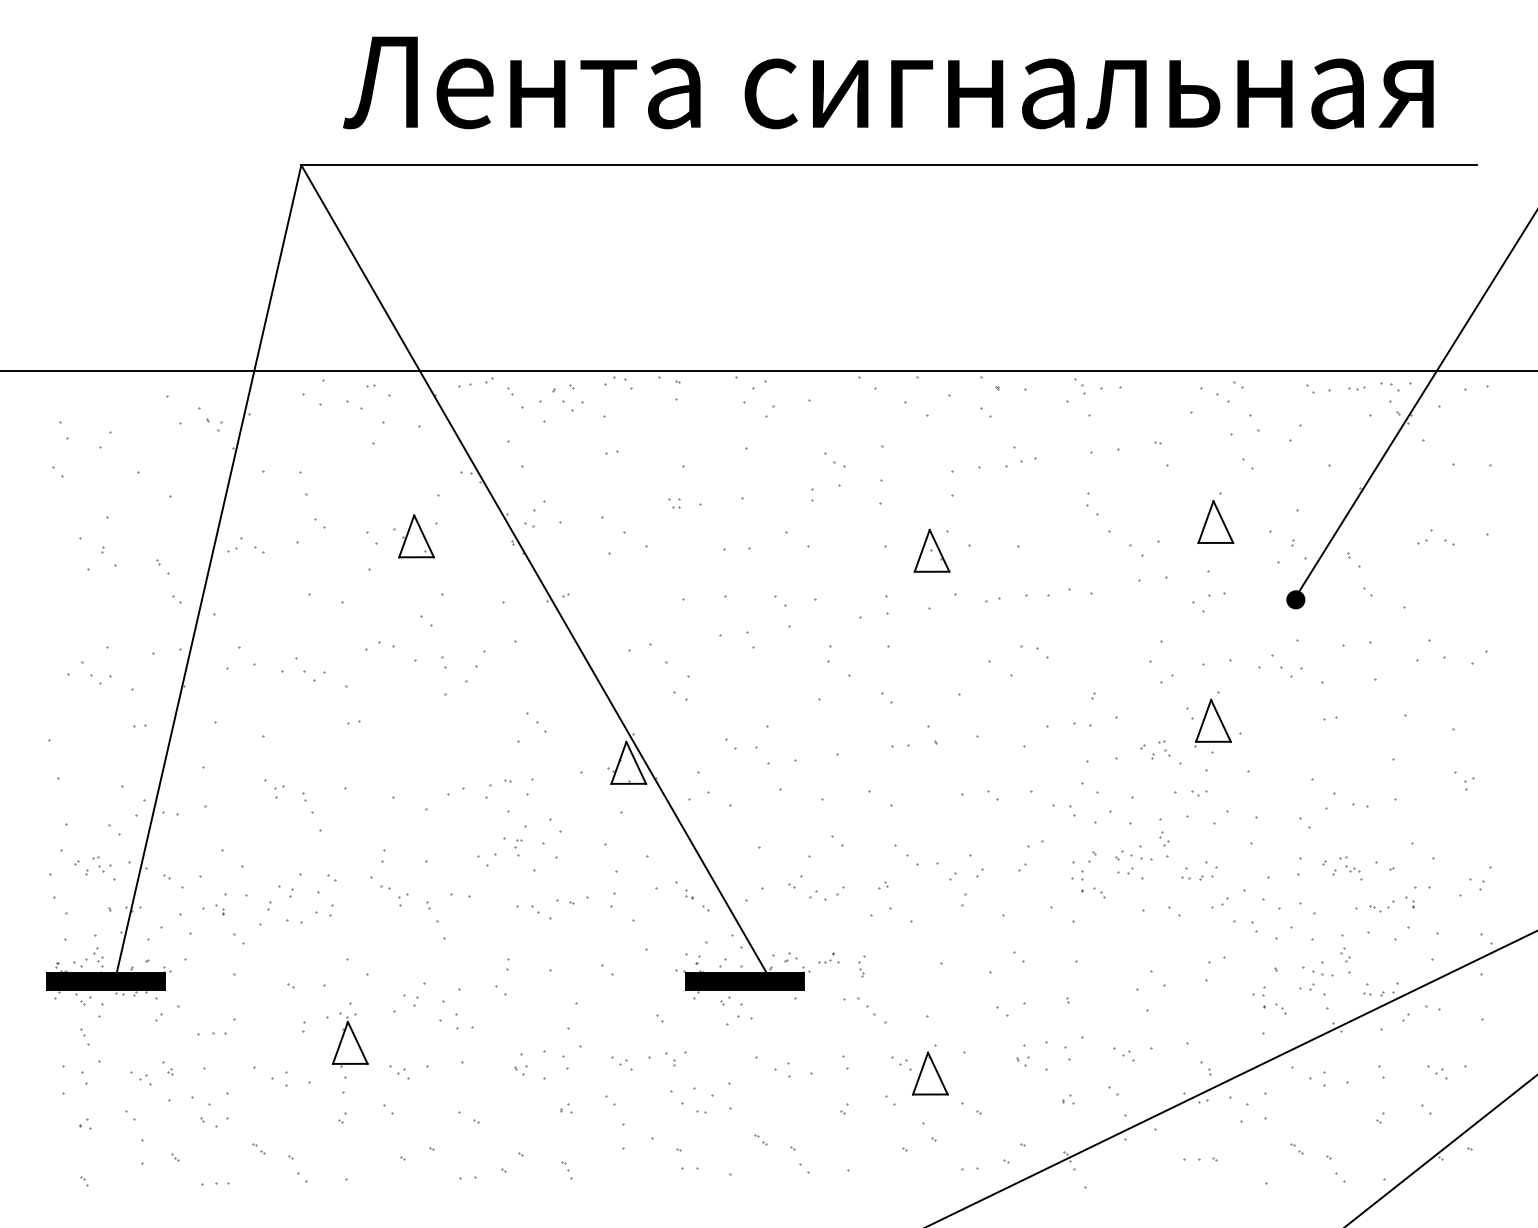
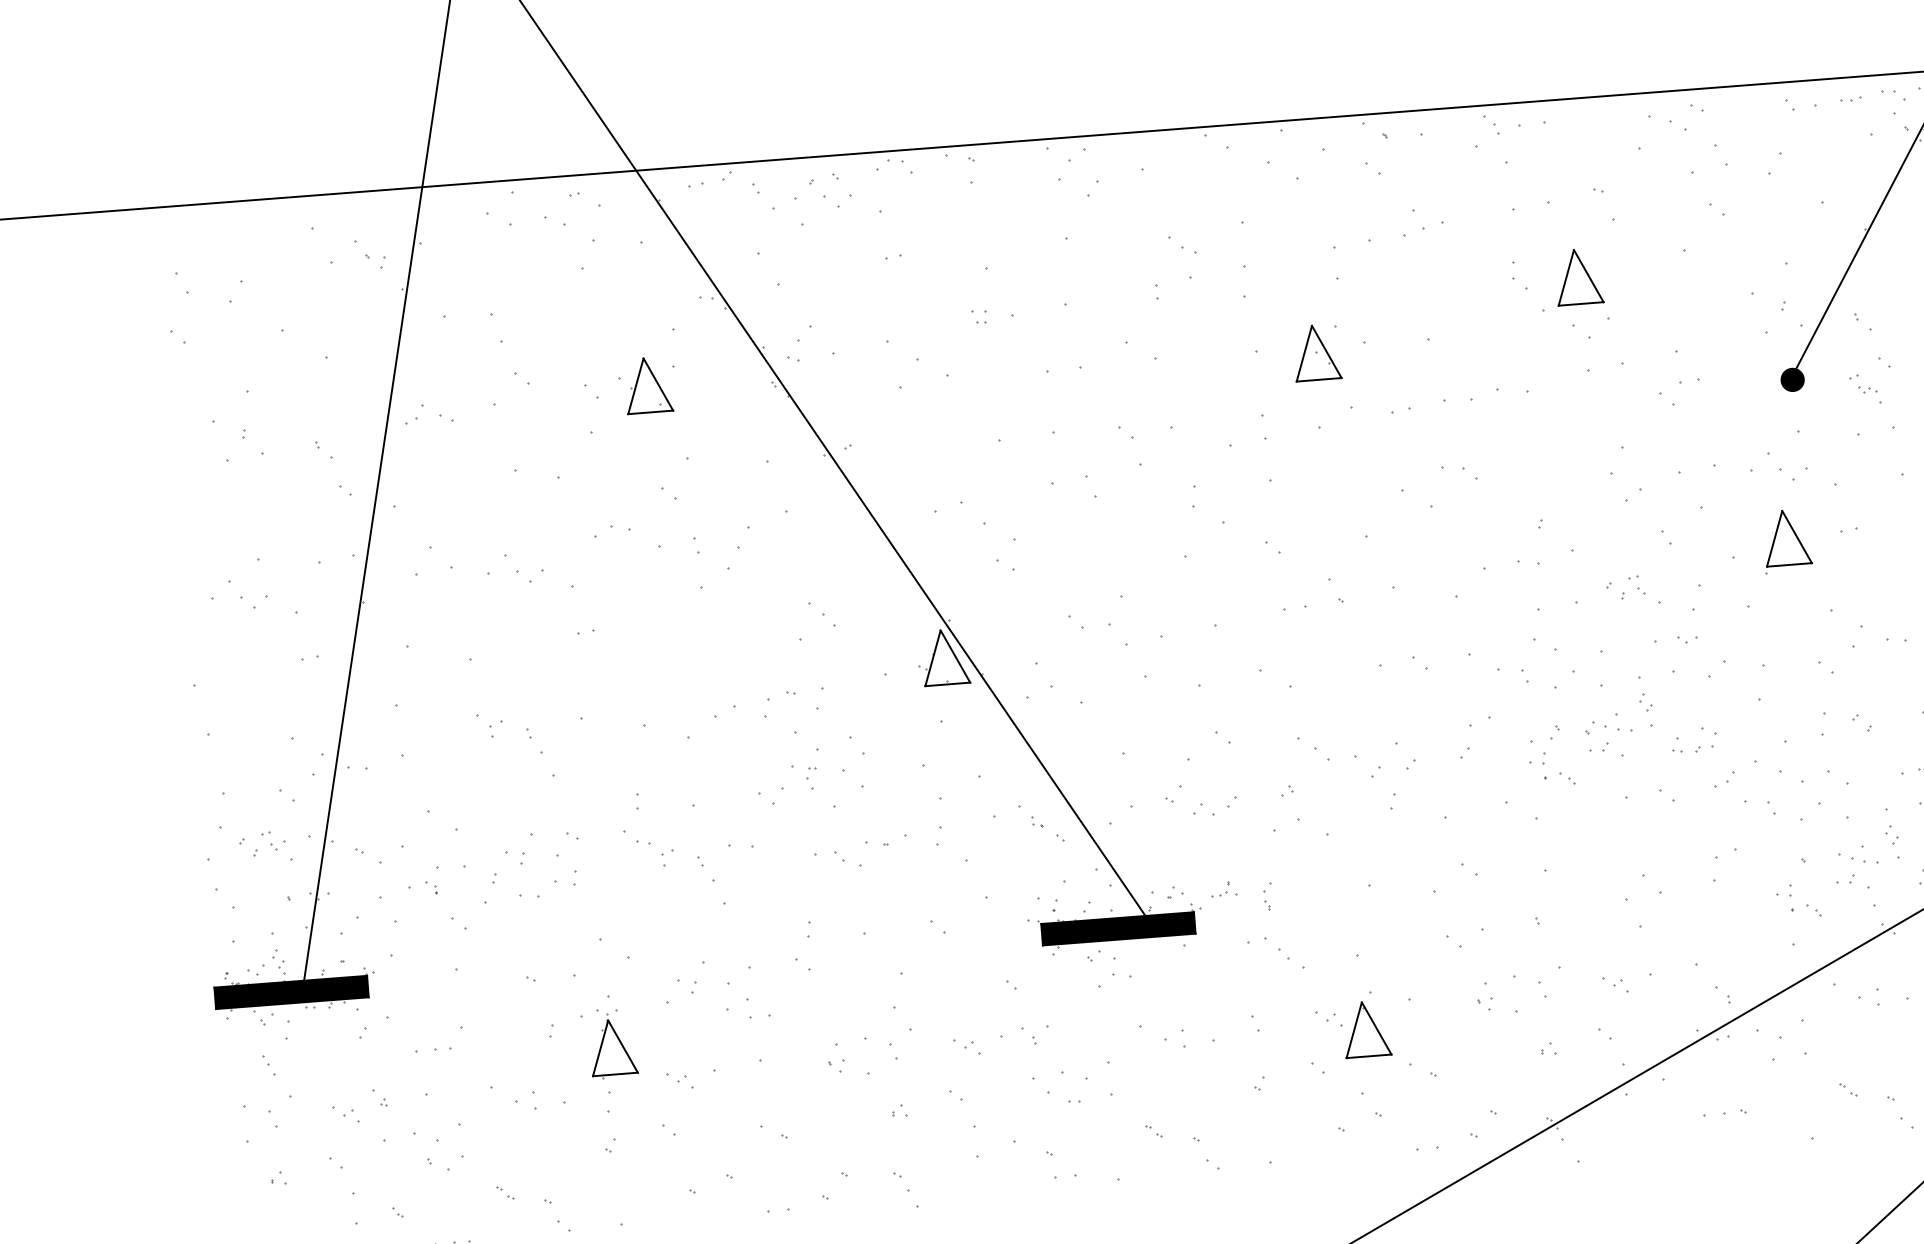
part: (1215, 521) -> (1578, 276), moved
part: (1212, 722) -> (1786, 540), moved
part: (1350, 868) -> (1864, 389), moved
part: (566, 1170) -> (905, 1190), size x1.6

